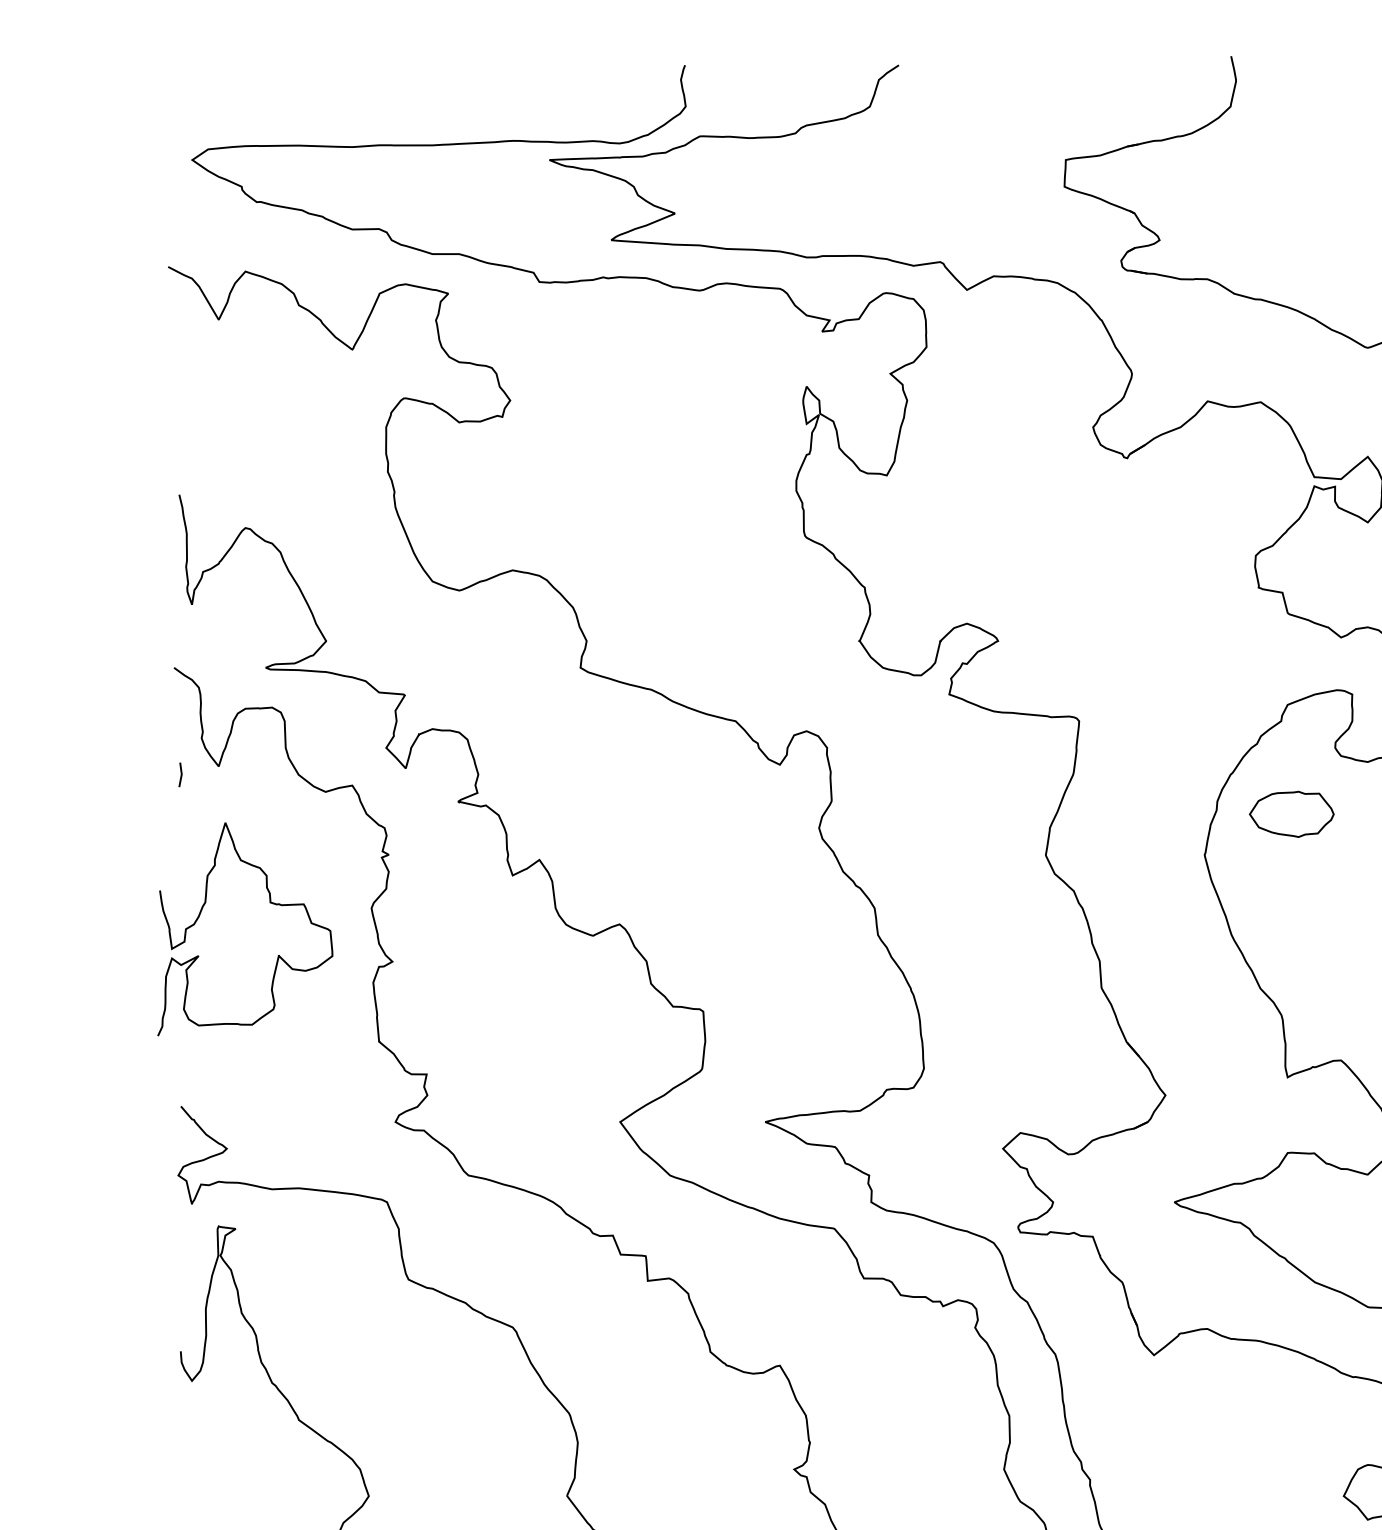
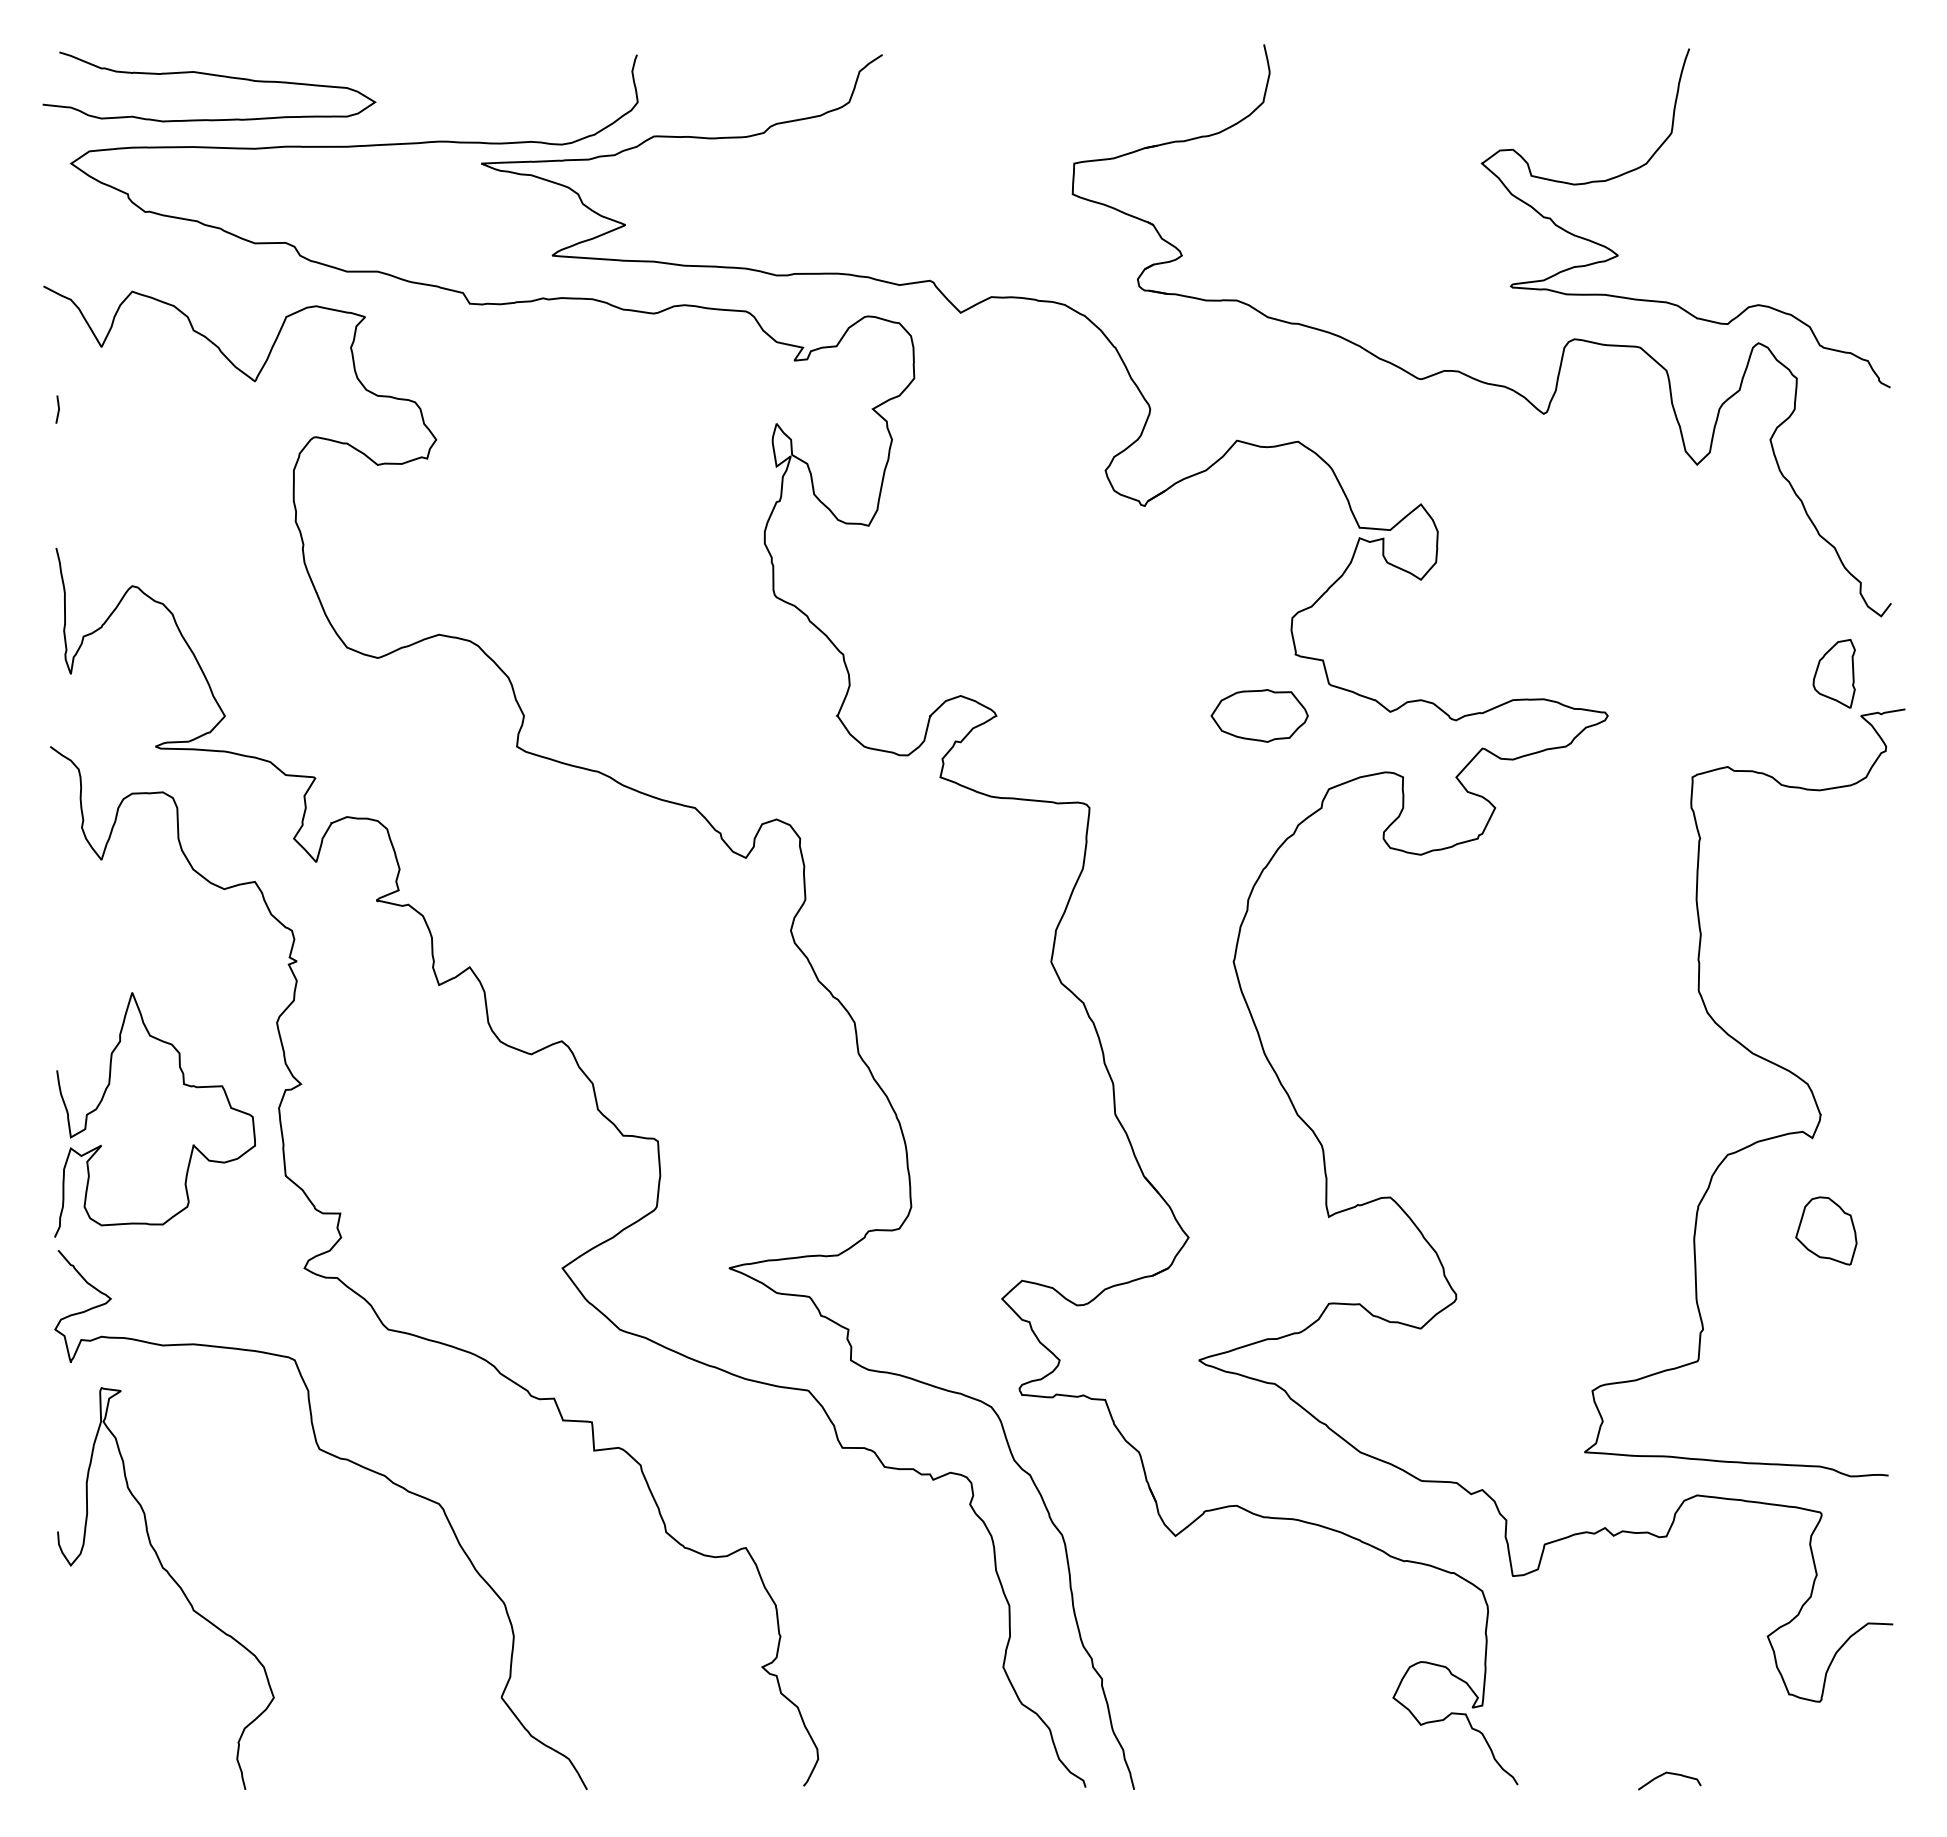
curve: (312, 83) -> (209, 75), added
line: (181, 774) -> (58, 409), moved
part: (1291, 813) -> (1259, 715), moved
curve: (270, 902) -> (183, 1084), moved

